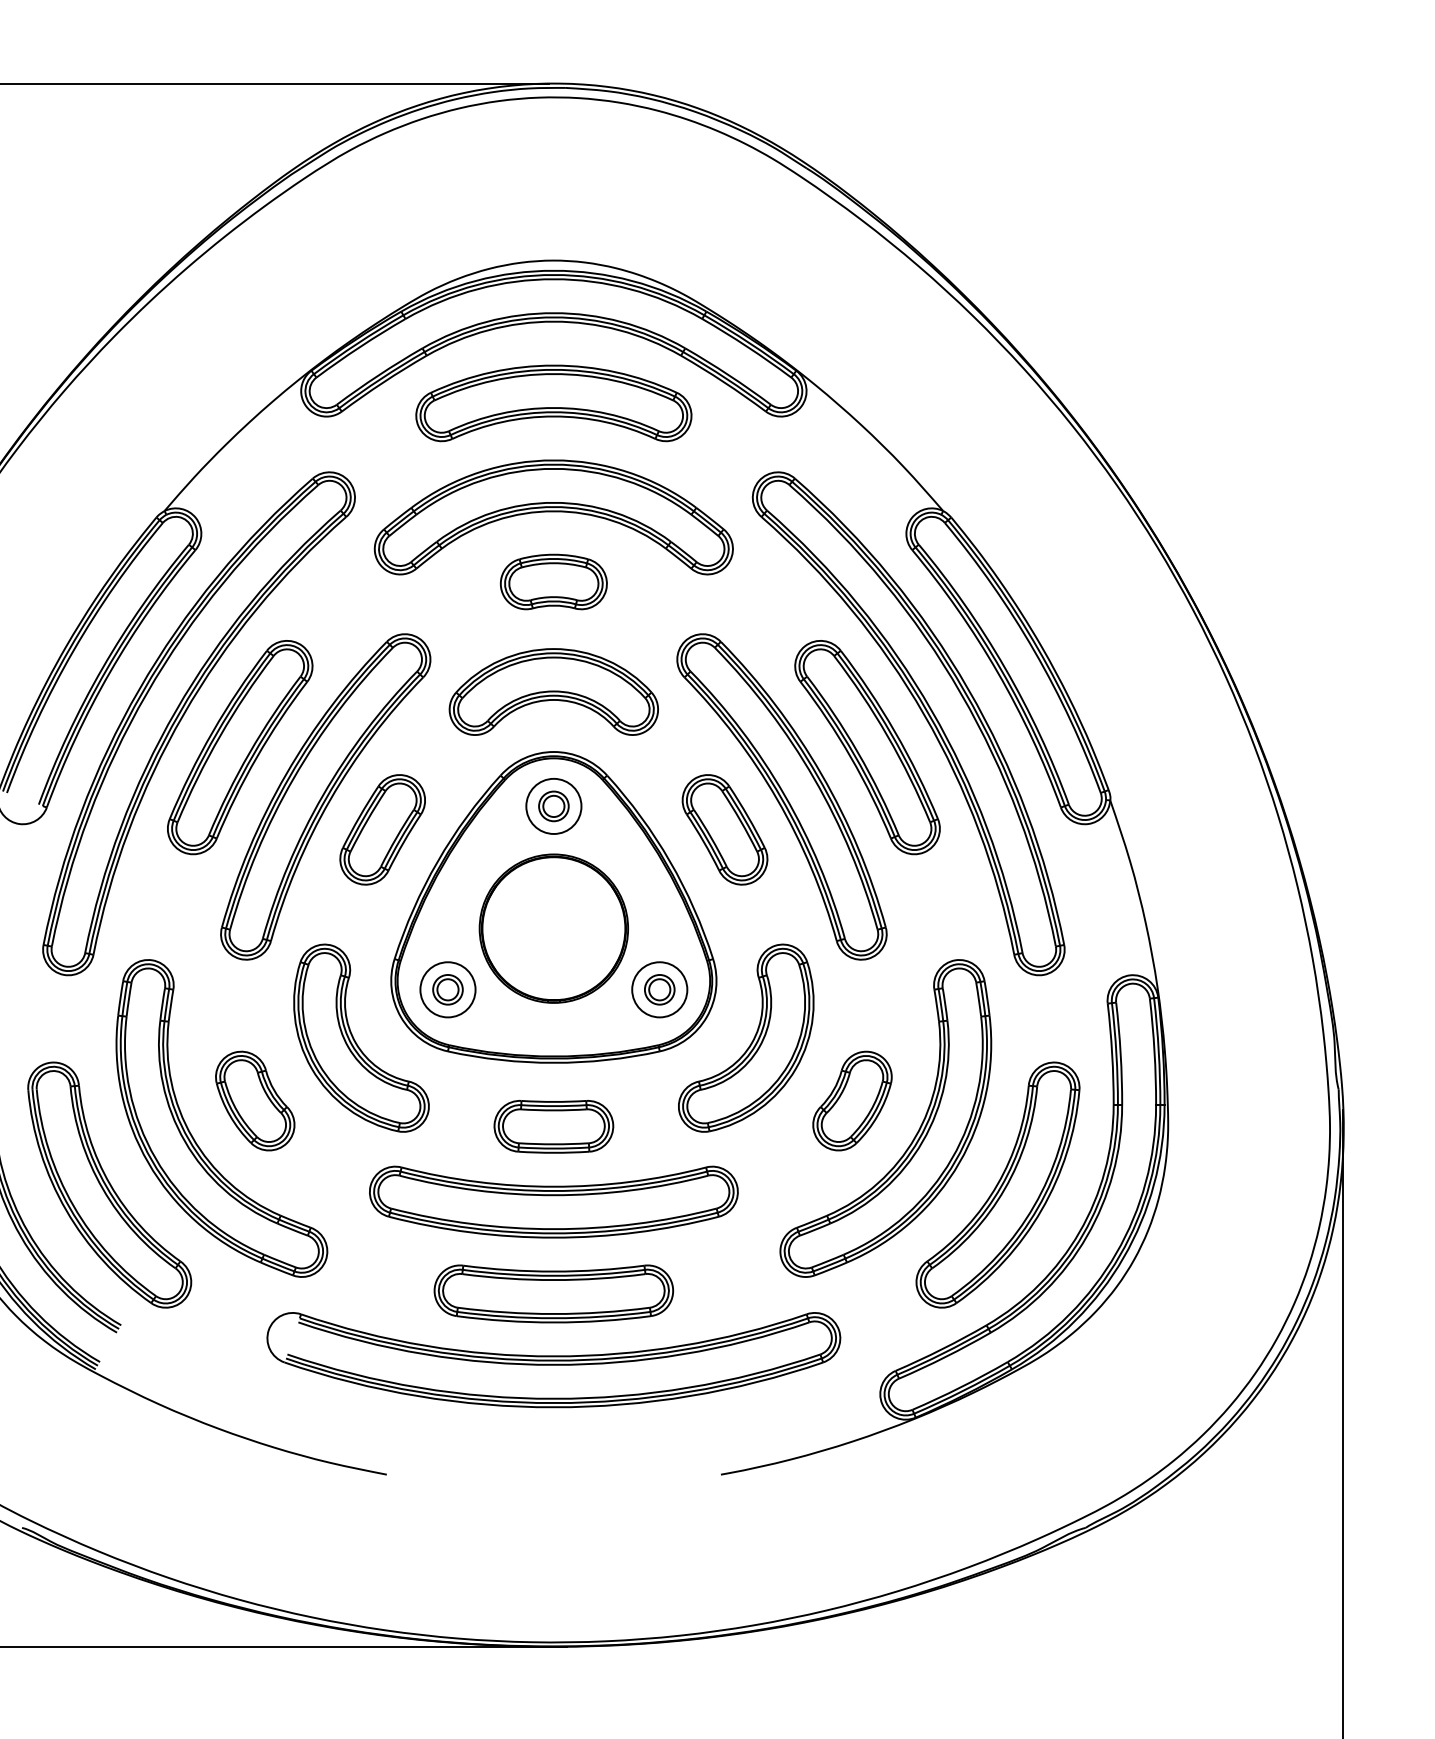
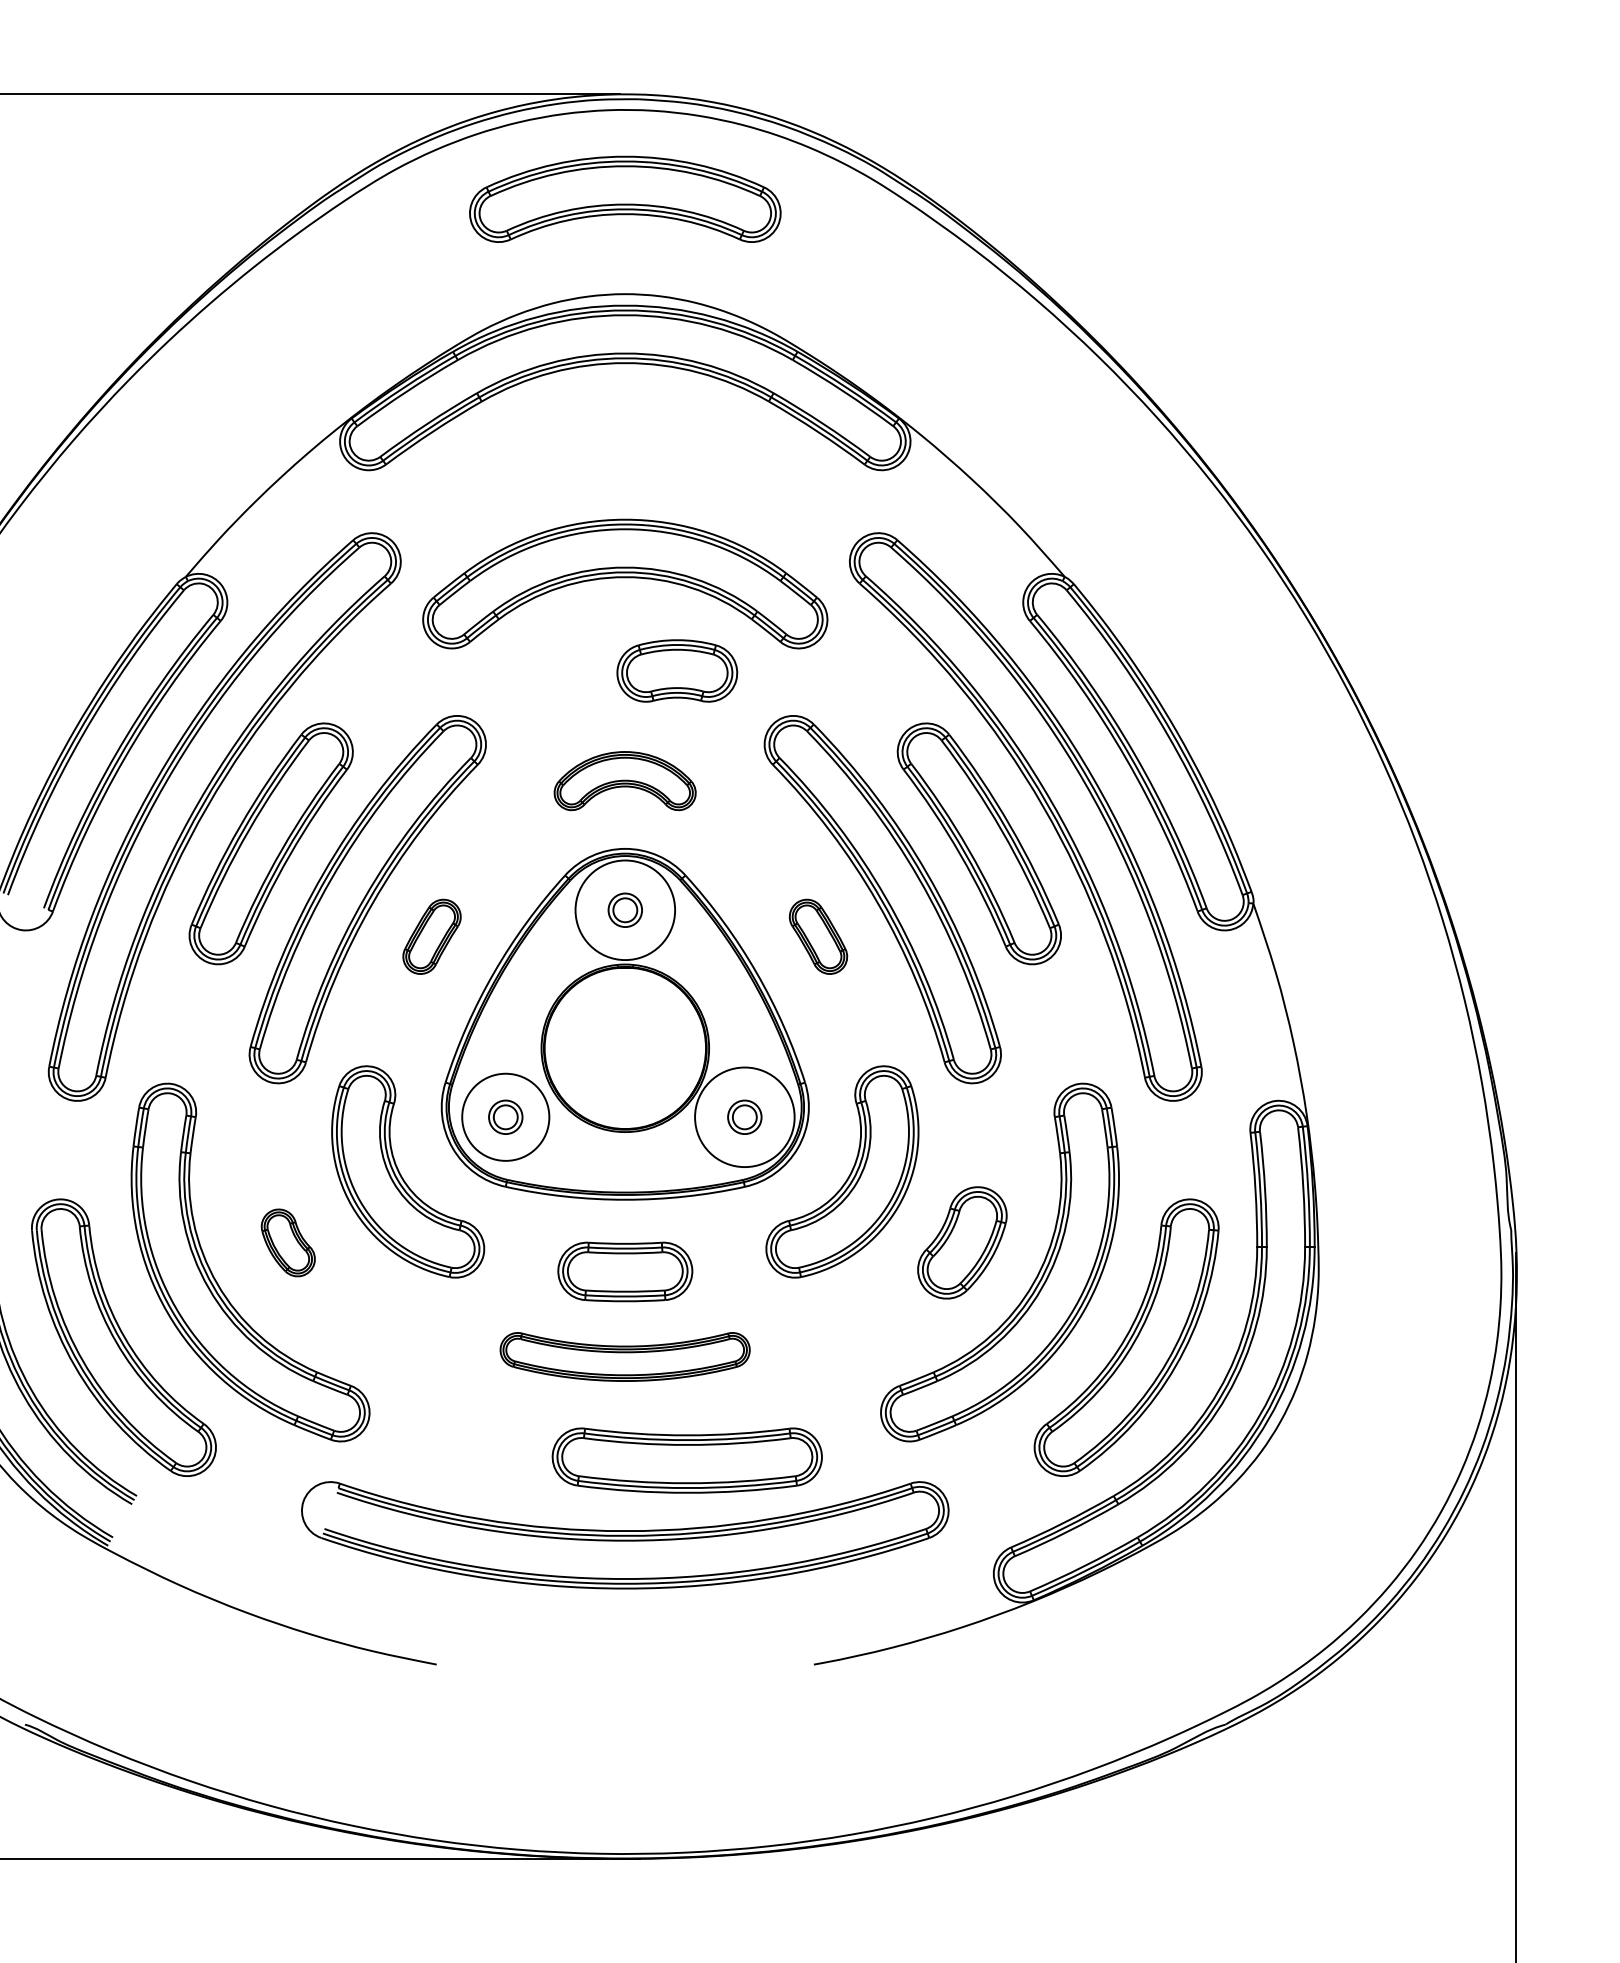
part: (554, 402) -> (625, 198), moved
part: (554, 581) -> (677, 670), moved
part: (553, 691) -> (624, 780), size x0.6
circle: (554, 806) -> (625, 910), size x1.6
part: (382, 829) -> (431, 936), size x0.6
part: (725, 829) -> (818, 936), size x0.6
circle: (447, 989) -> (505, 1117), size x1.4
circle: (659, 989) -> (744, 1117), size x1.6
part: (255, 1100) -> (288, 1242), size x0.6
part: (553, 1201) -> (624, 1356), size x0.6
part: (553, 1293) -> (686, 1460), moved

